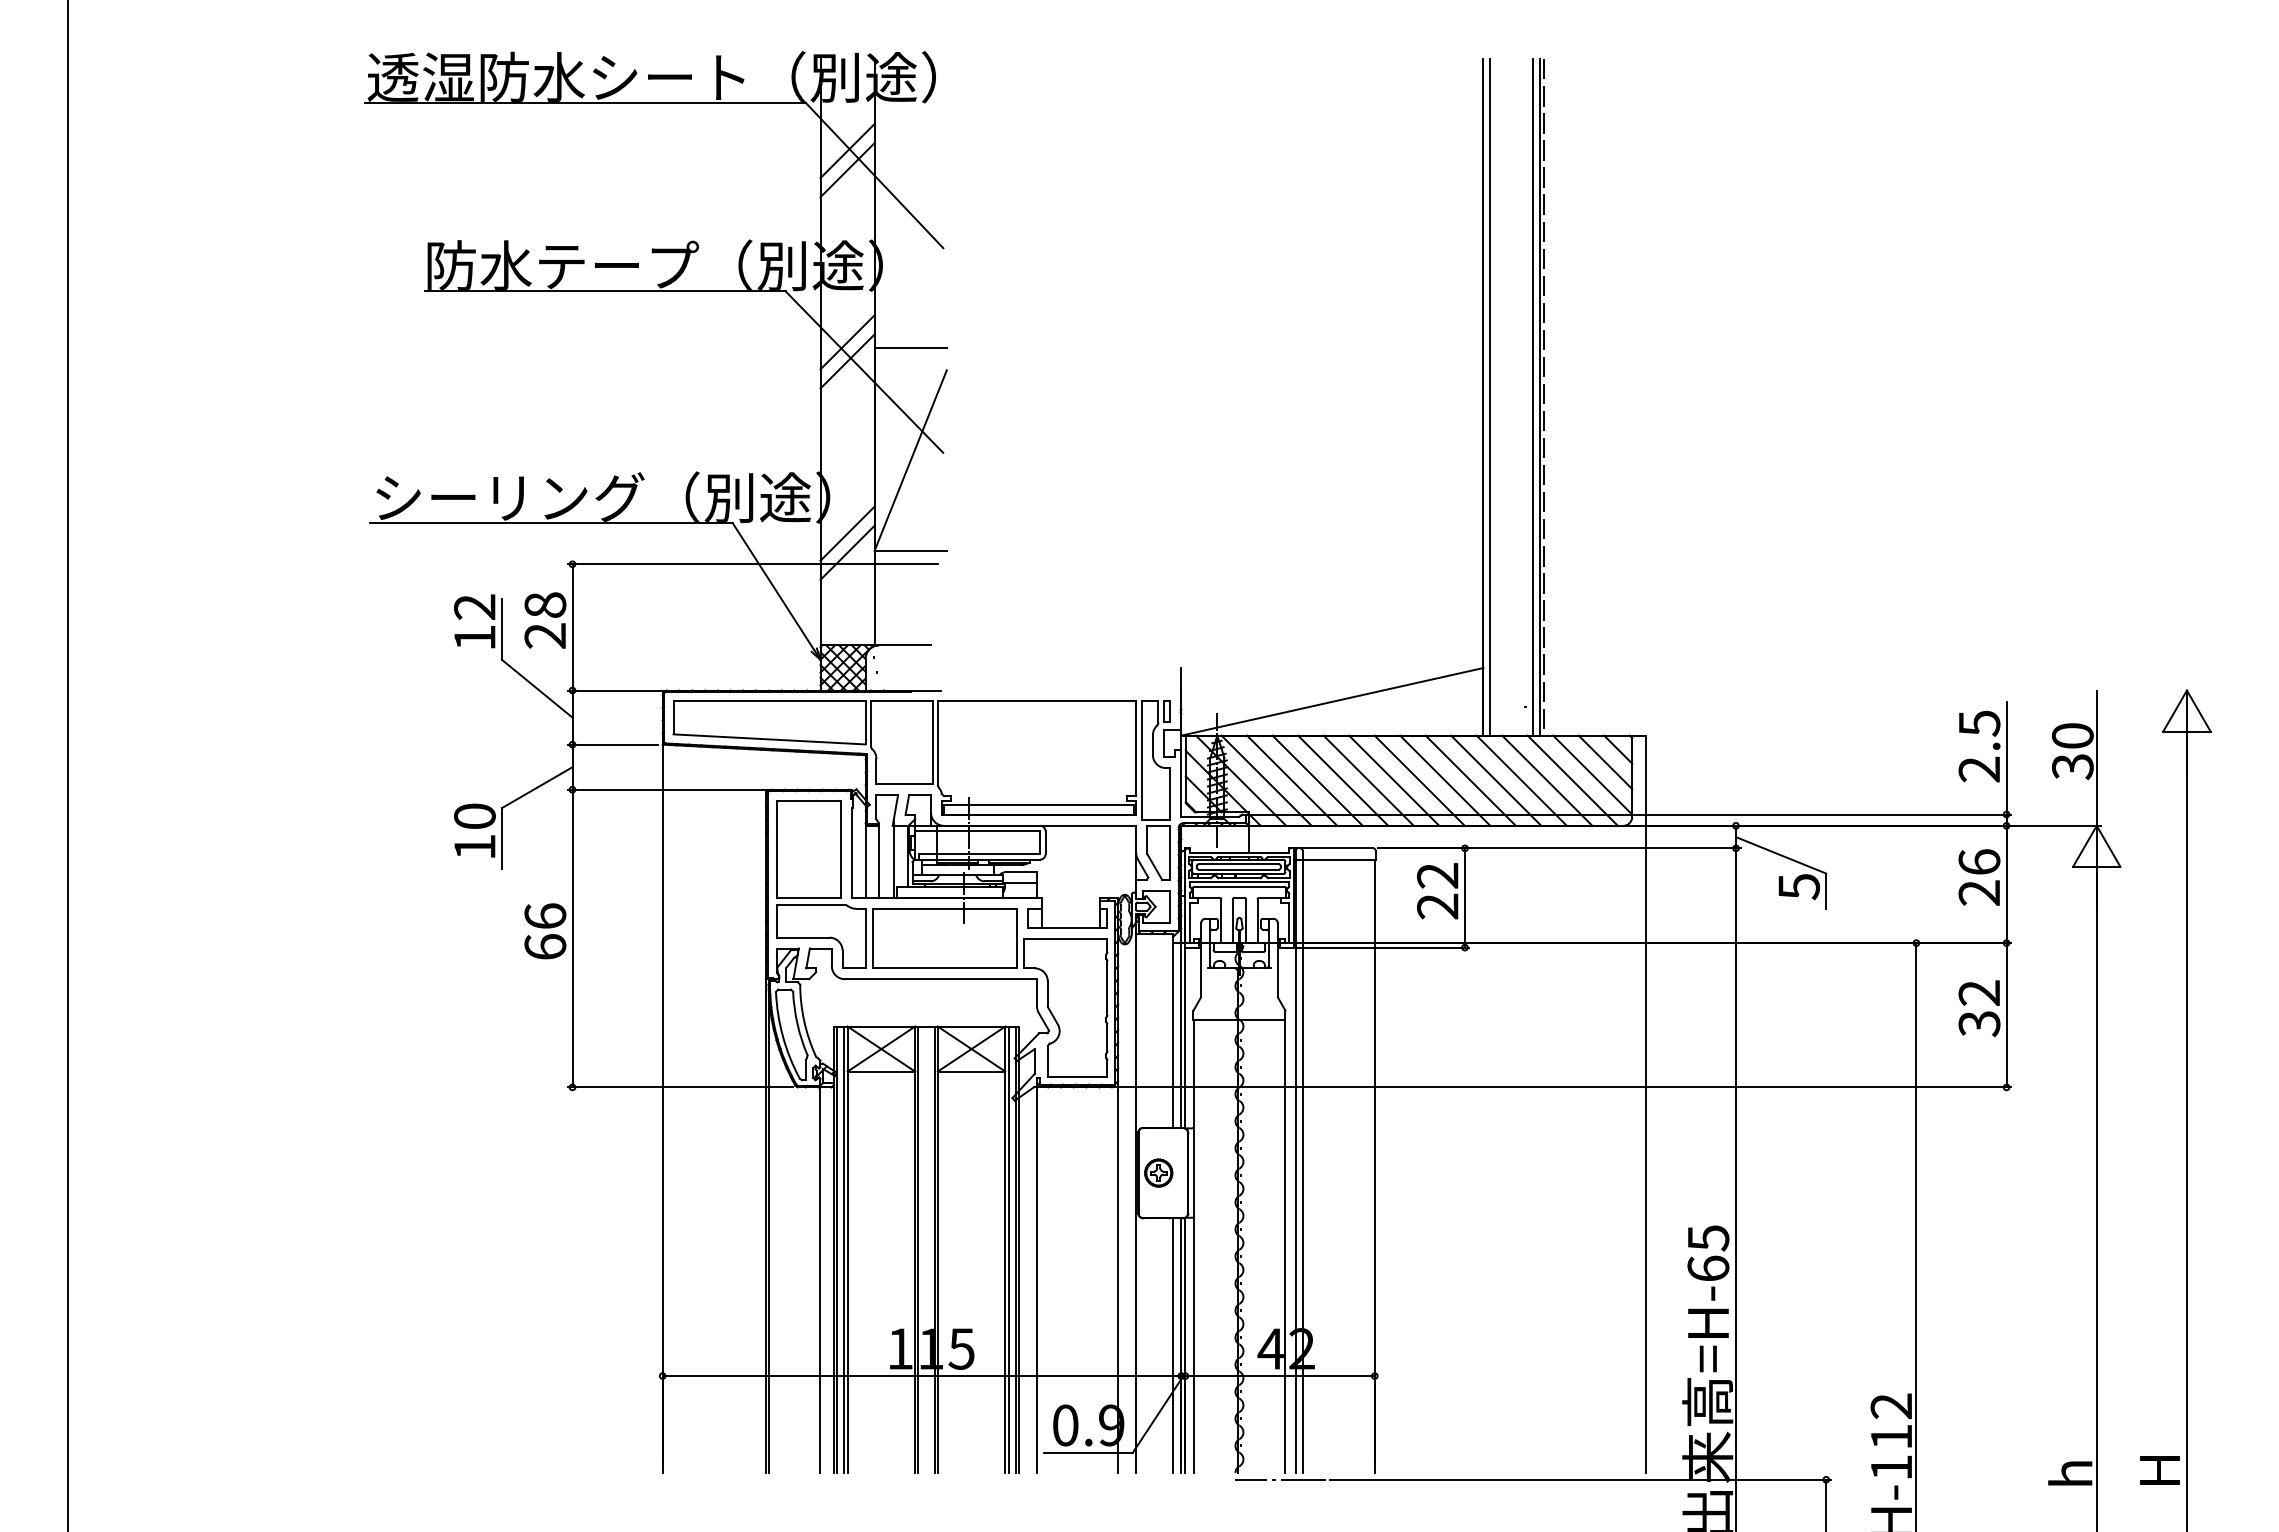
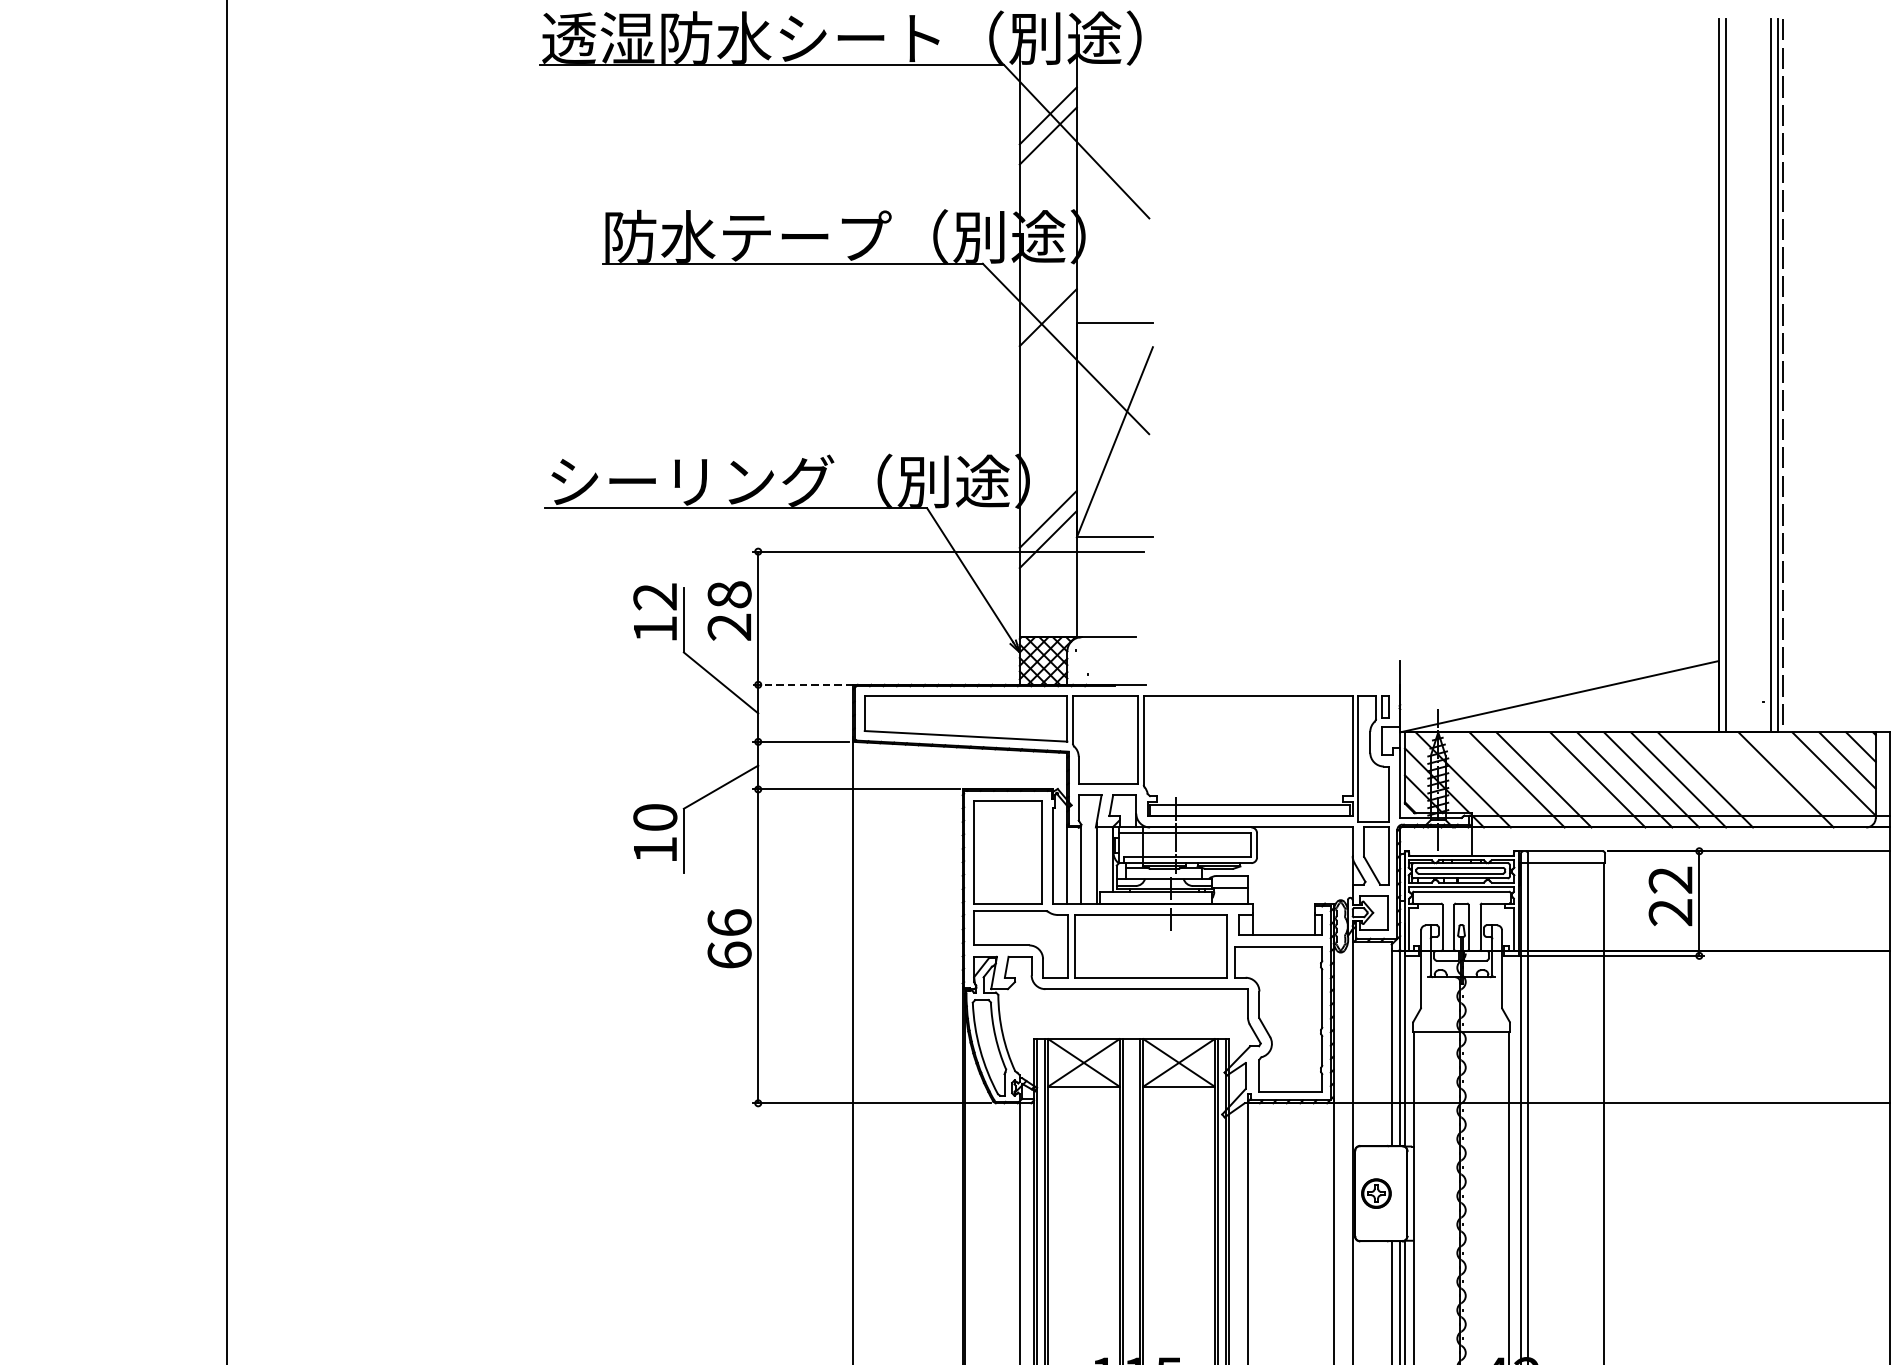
line: (847, 361) -> (1048, 337), removed
line: (614, 690) -> (802, 684), solid -> dashed
line: (1266, 780) -> (1490, 779), removed
line: (1343, 780) -> (1571, 779), removed
line: (1496, 780) -> (1732, 779), removed
line: (1521, 780) -> (1758, 779), removed
line: (1572, 780) -> (1812, 779), removed

